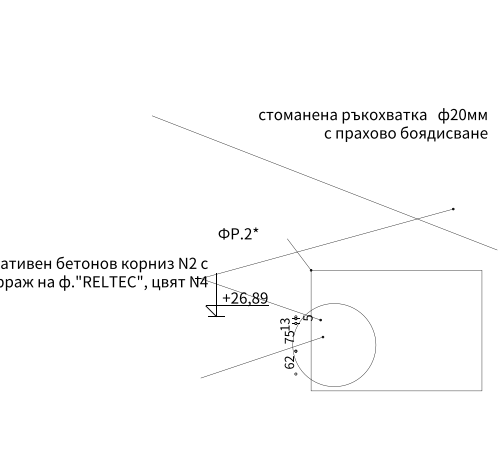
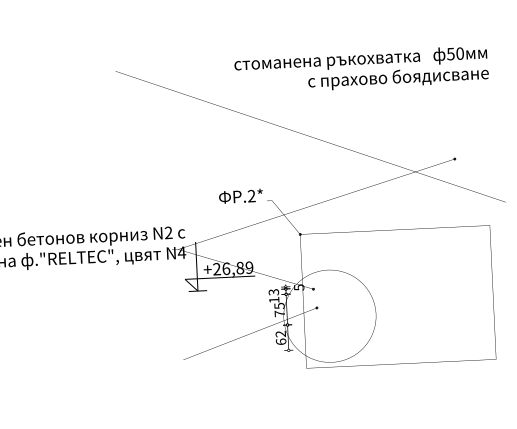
text: (453, 114) -> (450, 54), 20 -> 50
text: (238, 233) -> (241, 196), moved

